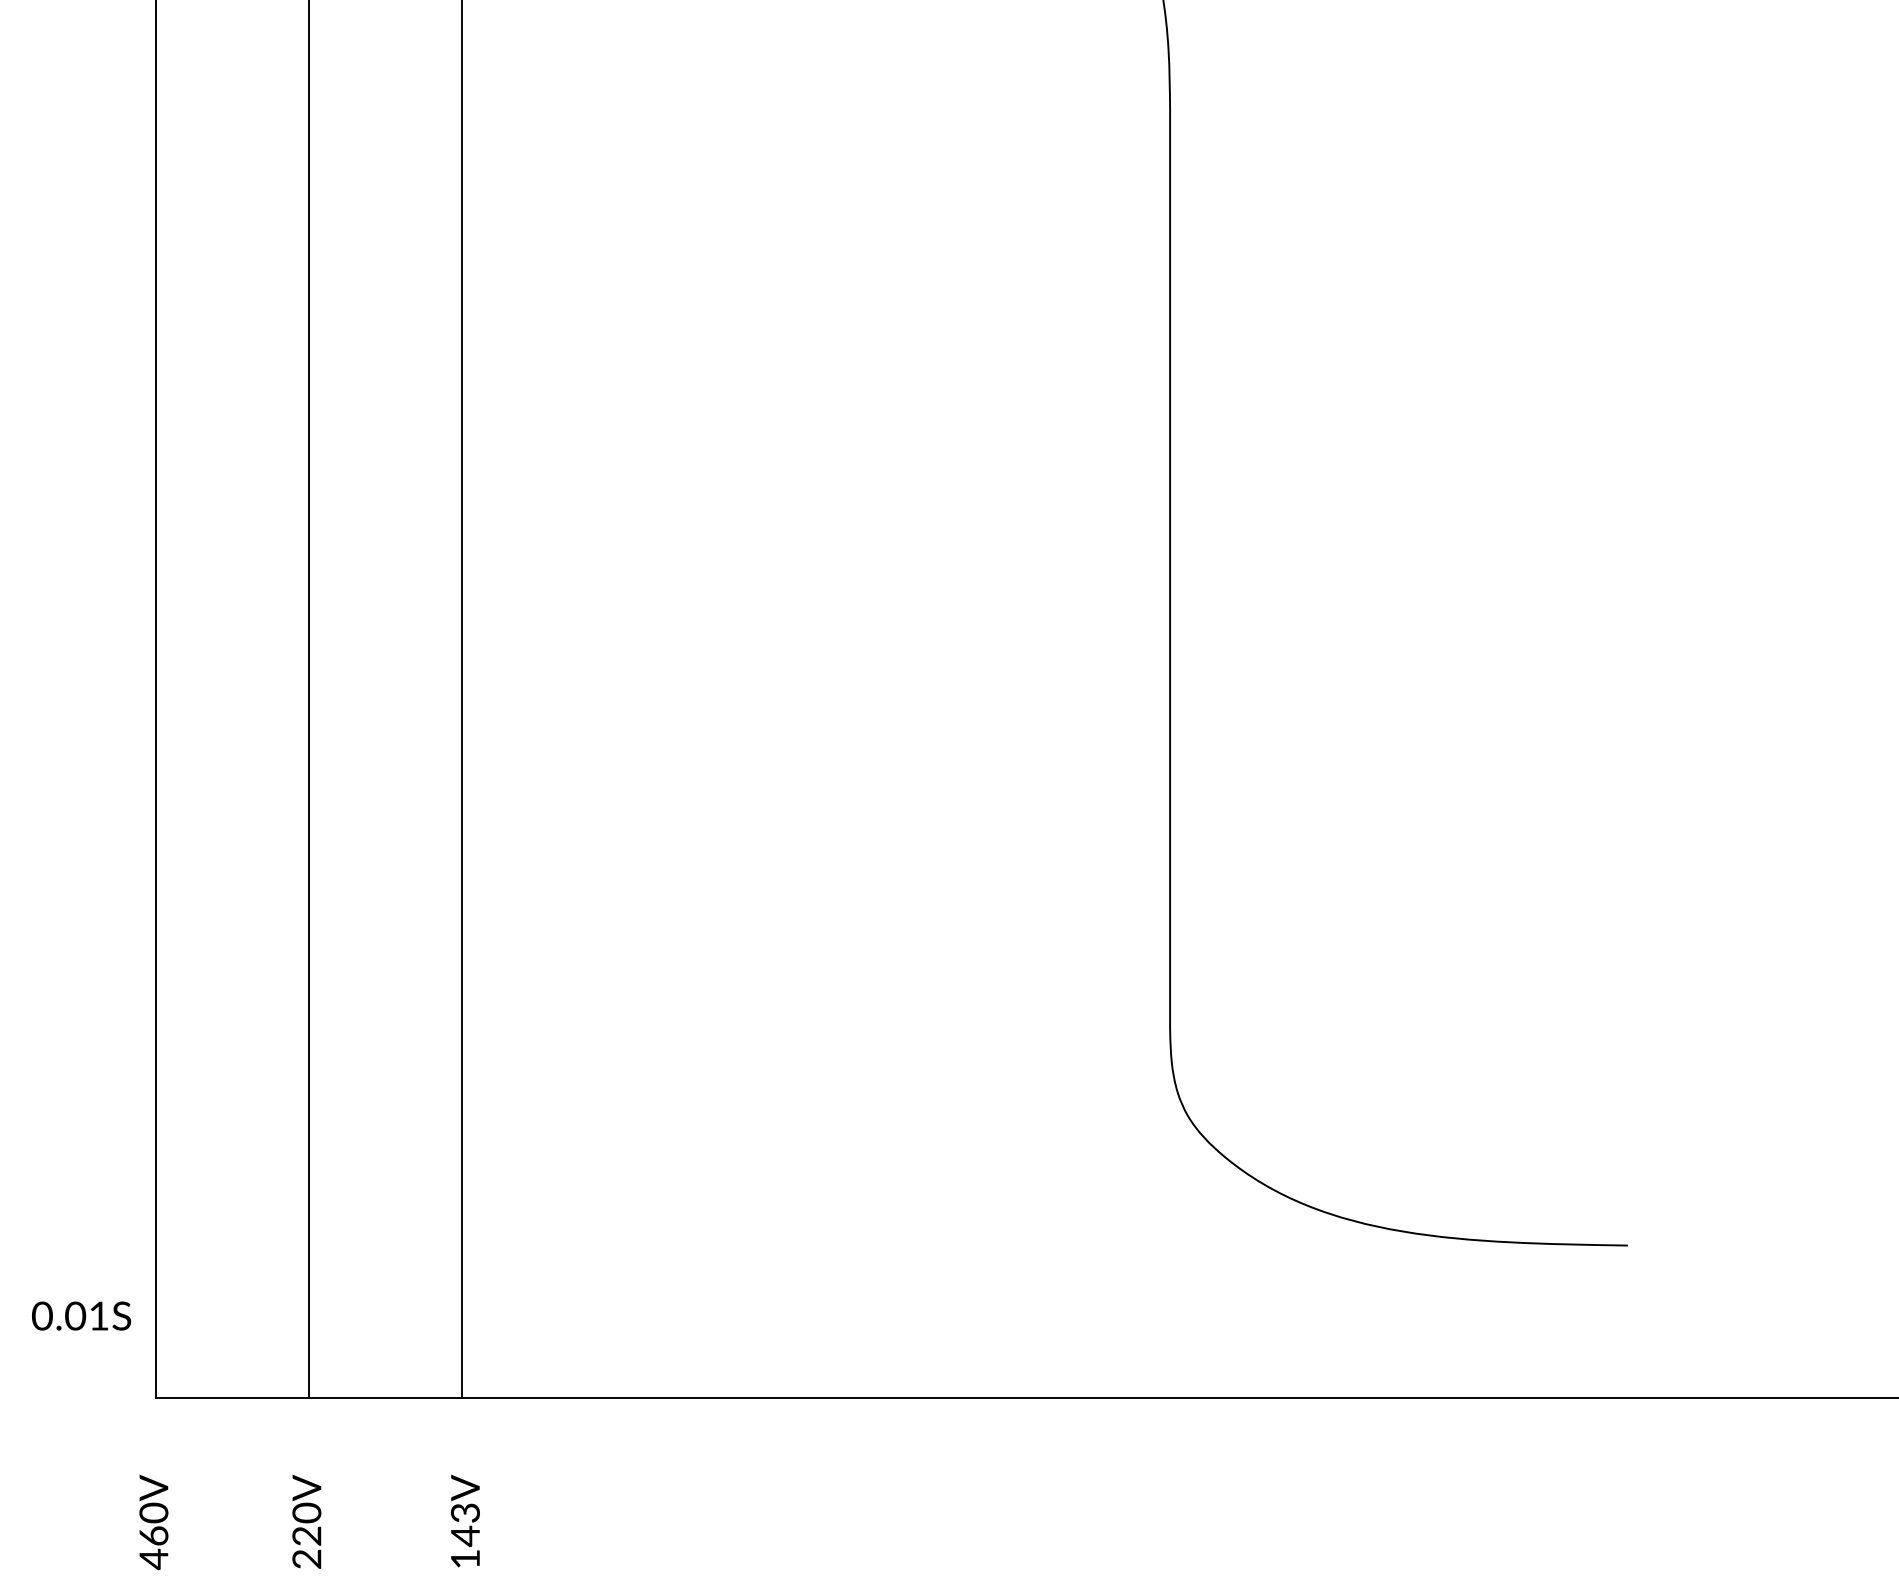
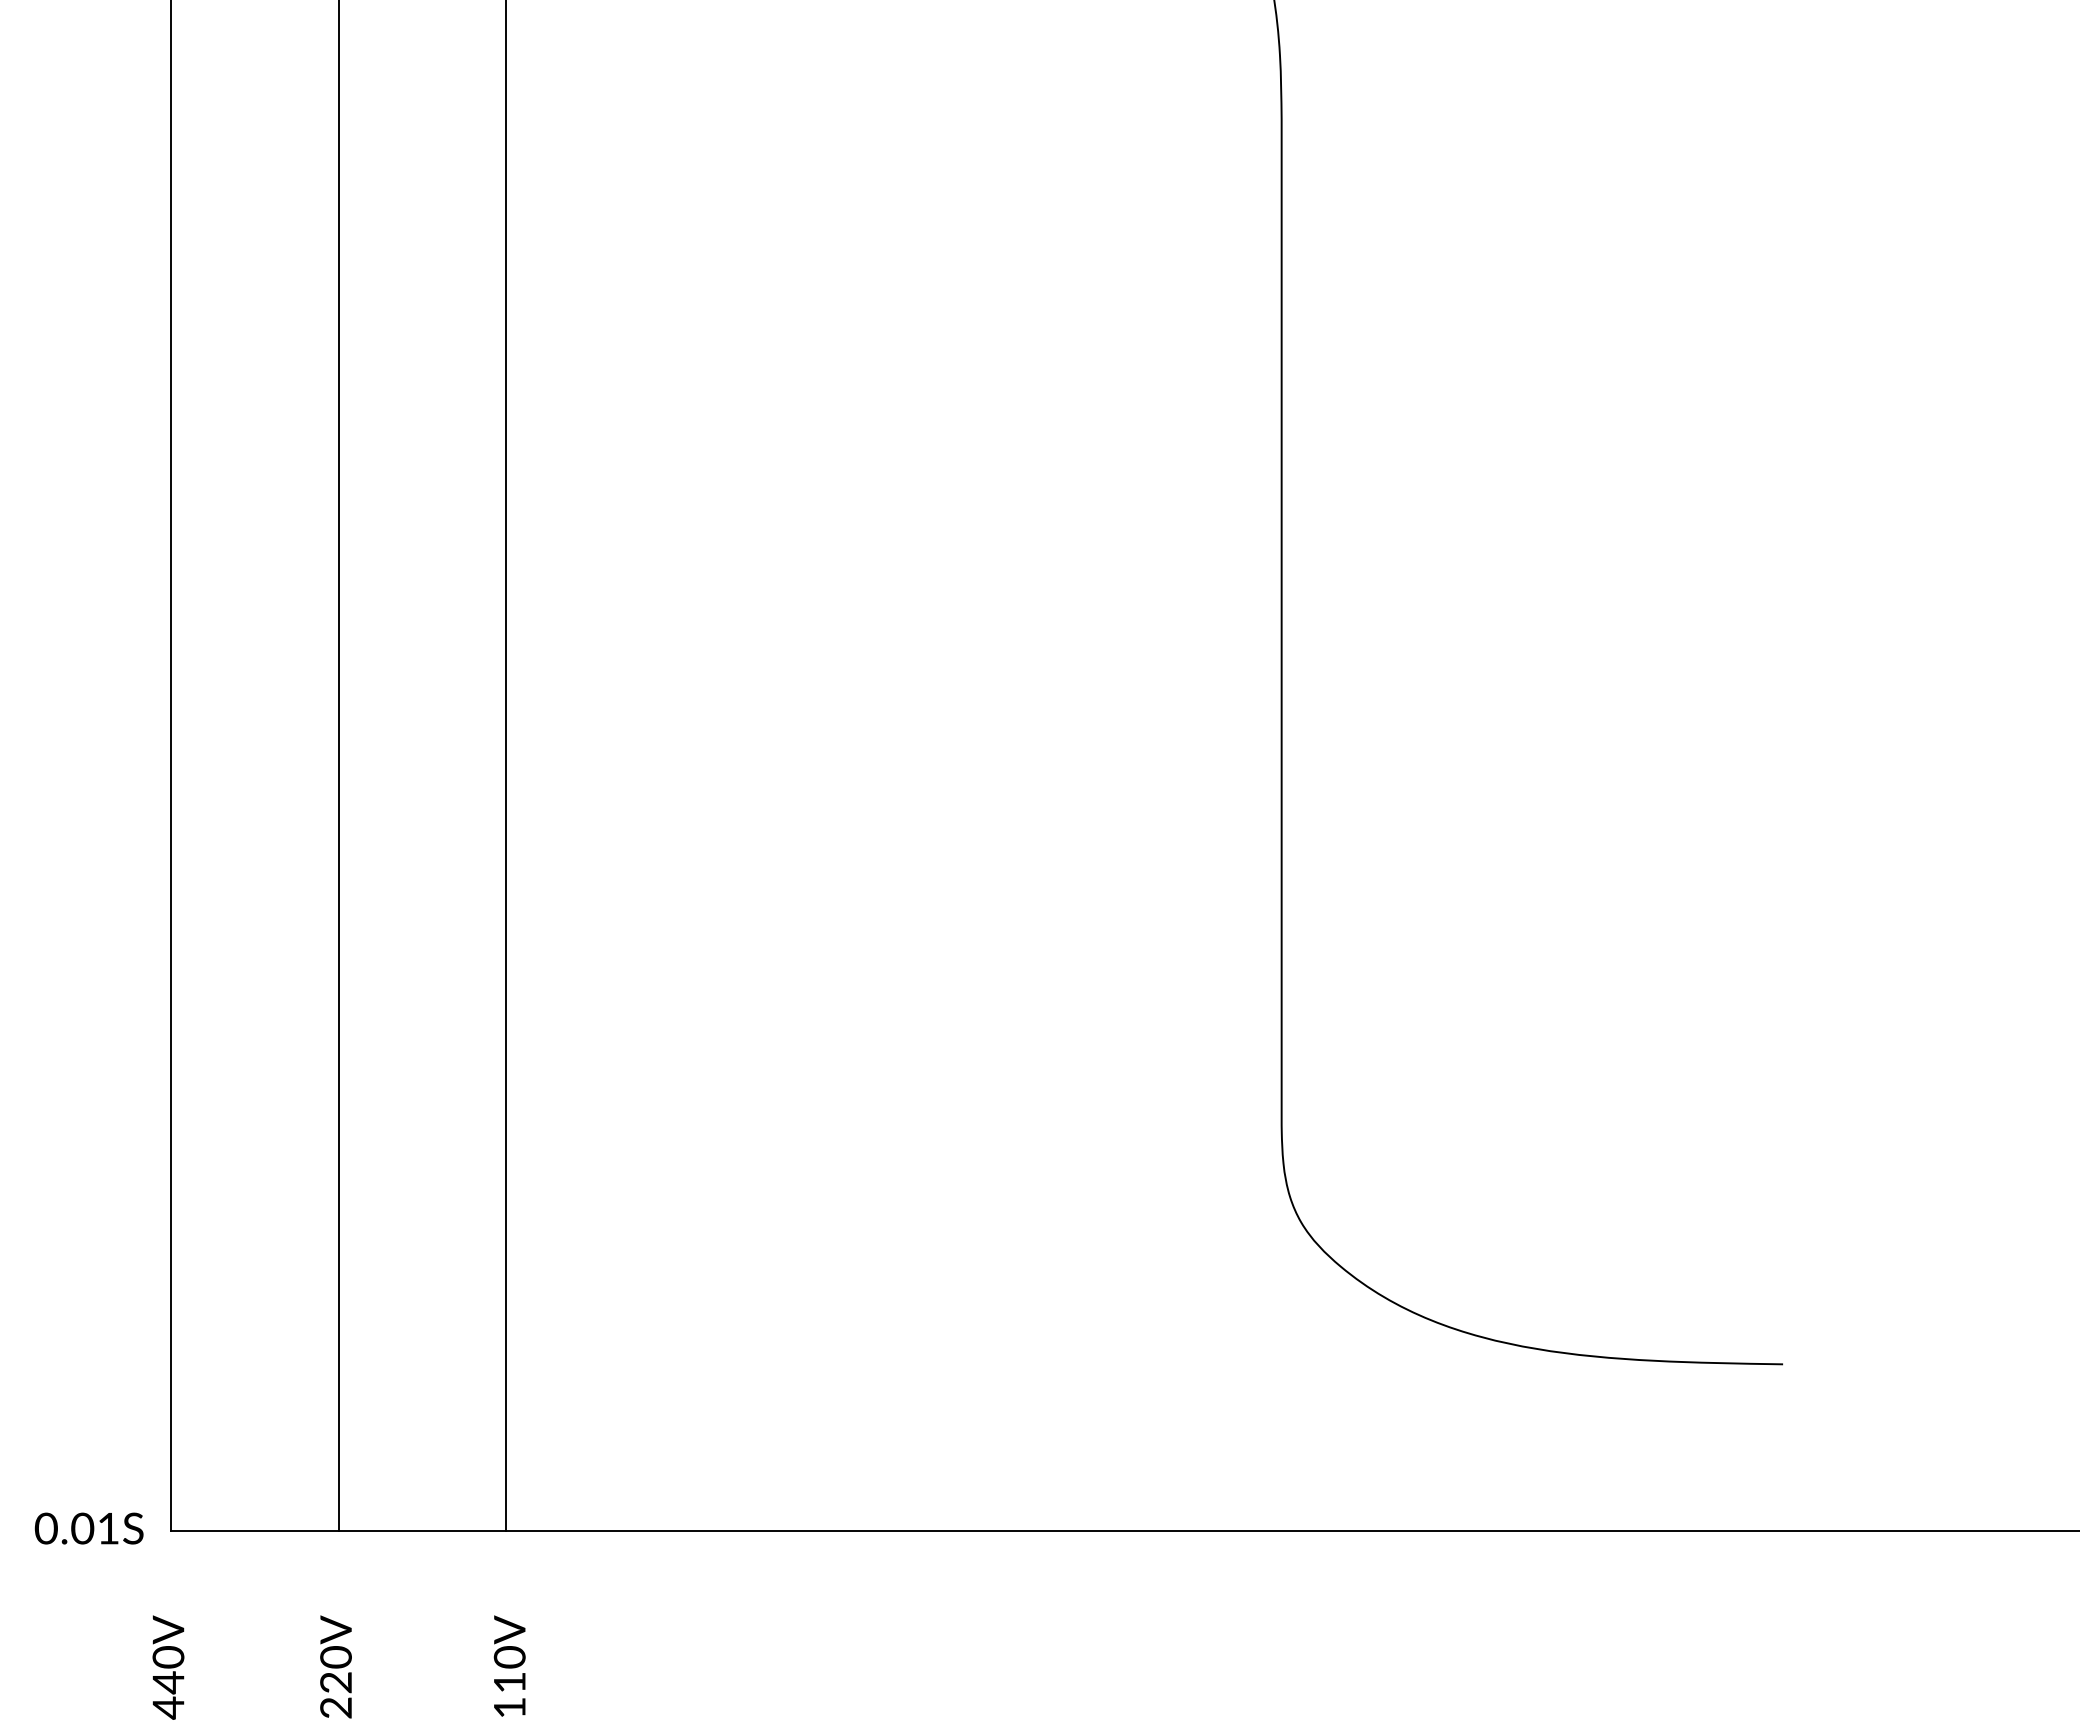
text: (80, 1316) -> (88, 1528), moved
text: (465, 1525) -> (509, 1670), 143V -> 110V
text: (153, 1536) -> (168, 1682), 460V -> 440V

